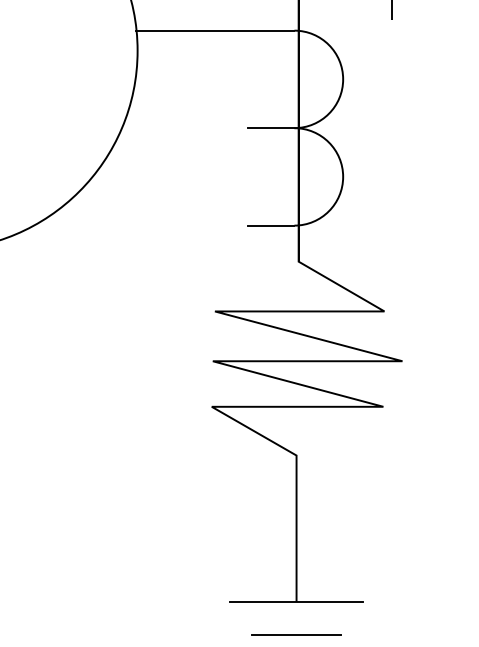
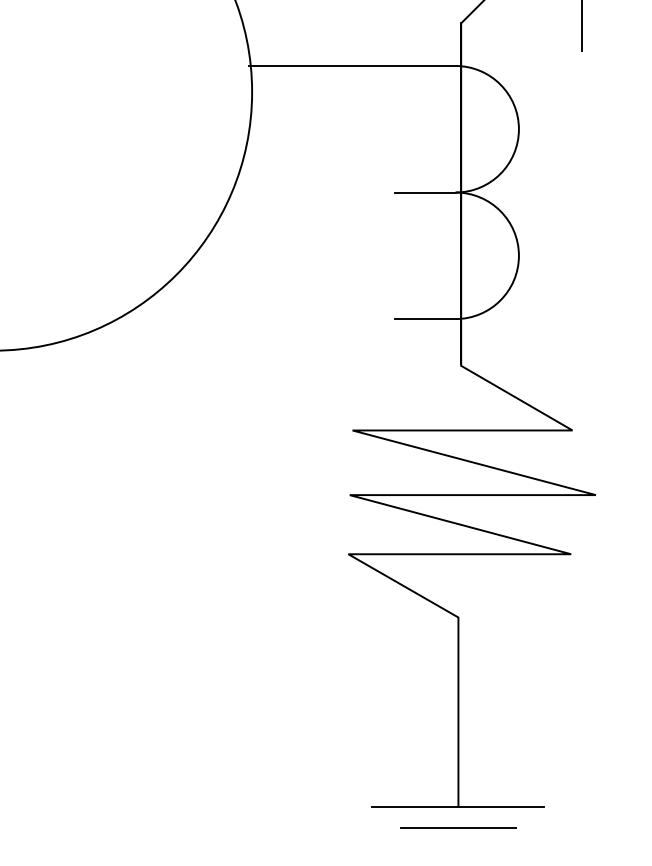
line: (296, 634) -> (458, 827), moved

